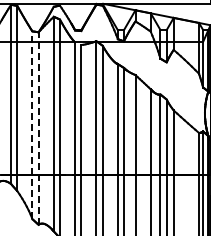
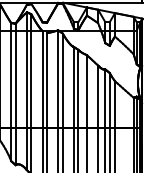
line: (32, 125) -> (11, 92), dashed -> solid
line: (38, 128) -> (15, 94), dashed -> solid

